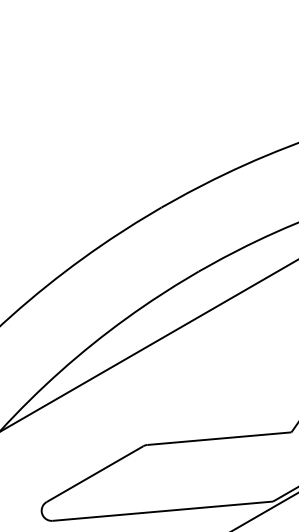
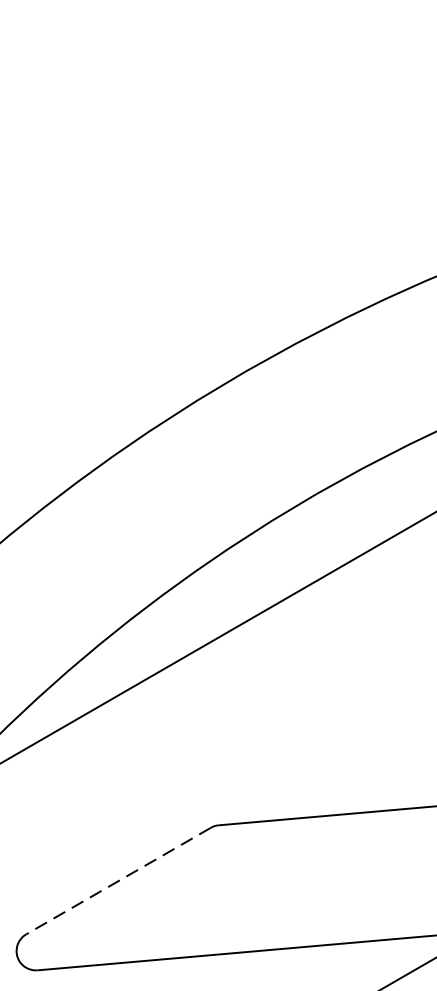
line: (95, 474) -> (119, 881), solid -> dashed

